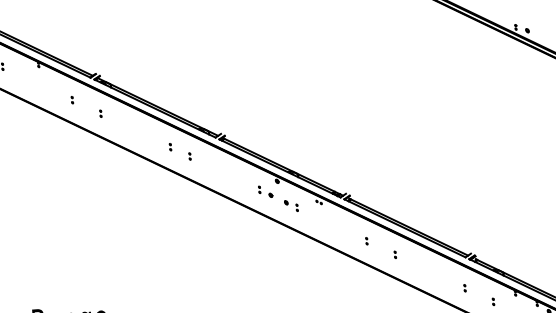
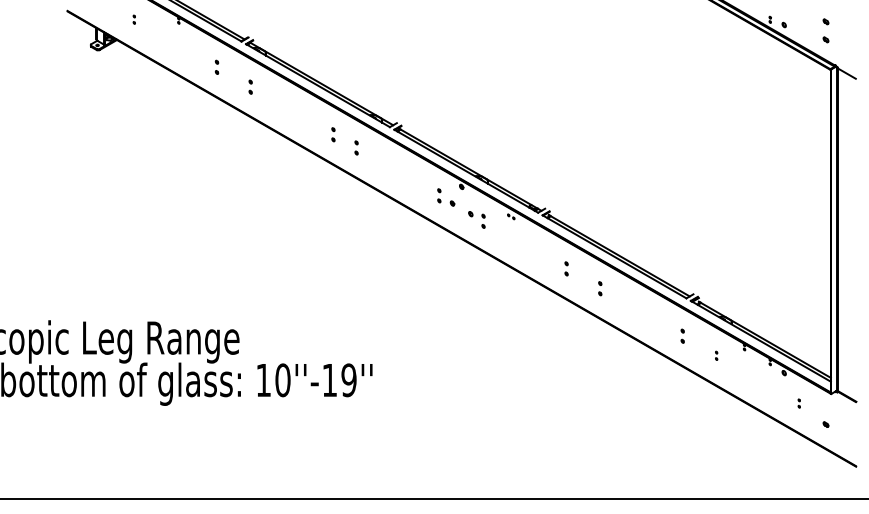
part: (71, 100) -> (216, 67), size x1.6
part: (100, 113) -> (250, 86), size x1.6
part: (170, 147) -> (333, 134), size x1.6
part: (189, 156) -> (356, 147), size x1.6
part: (259, 189) -> (438, 195), size x1.6
part: (297, 207) -> (483, 221), size x1.6
part: (366, 241) -> (565, 269), size x1.6
part: (394, 254) -> (599, 288), size x1.6
part: (464, 288) -> (682, 336), size x1.6

